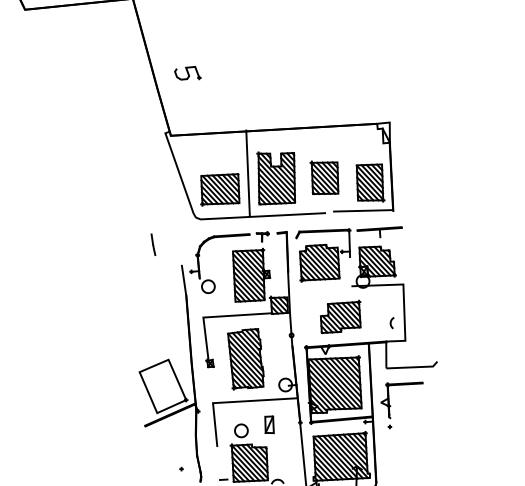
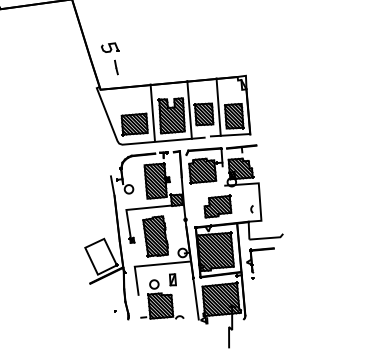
line: (346, 167) -> (218, 106), added
line: (303, 170) -> (189, 109), added
line: (153, 244) -> (116, 67), moved

